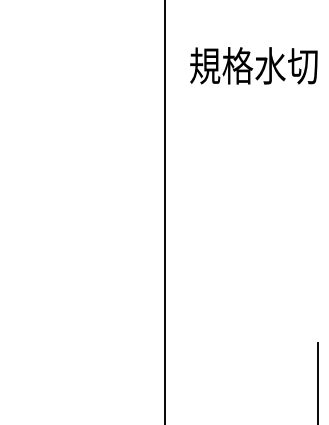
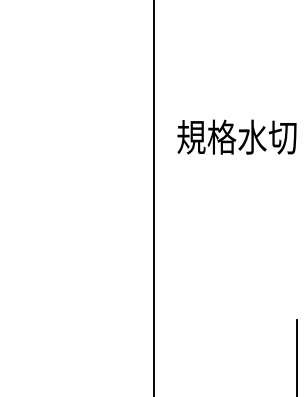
text: (253, 65) -> (236, 136), moved

